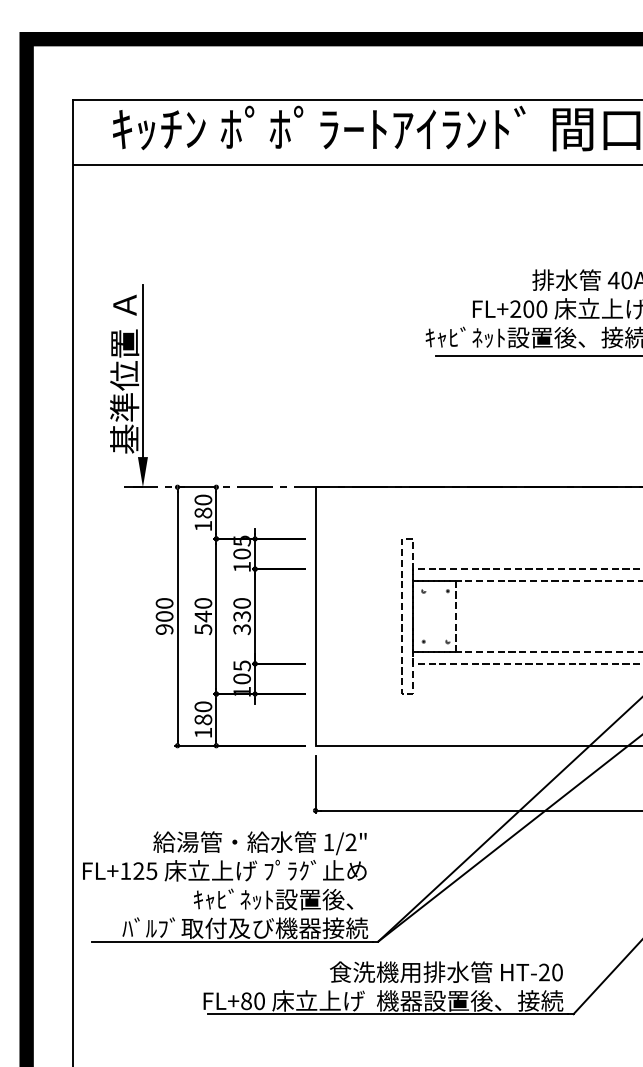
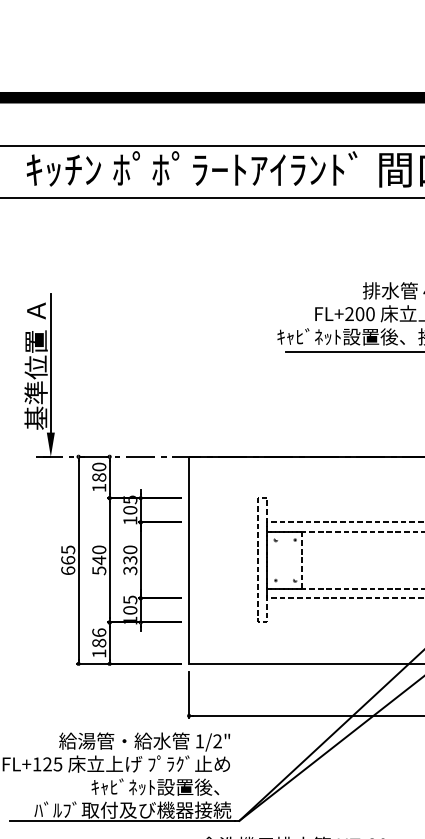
text: (164, 616) -> (68, 560), 900 -> 665
text: (203, 706) -> (99, 632), 180 -> 186

